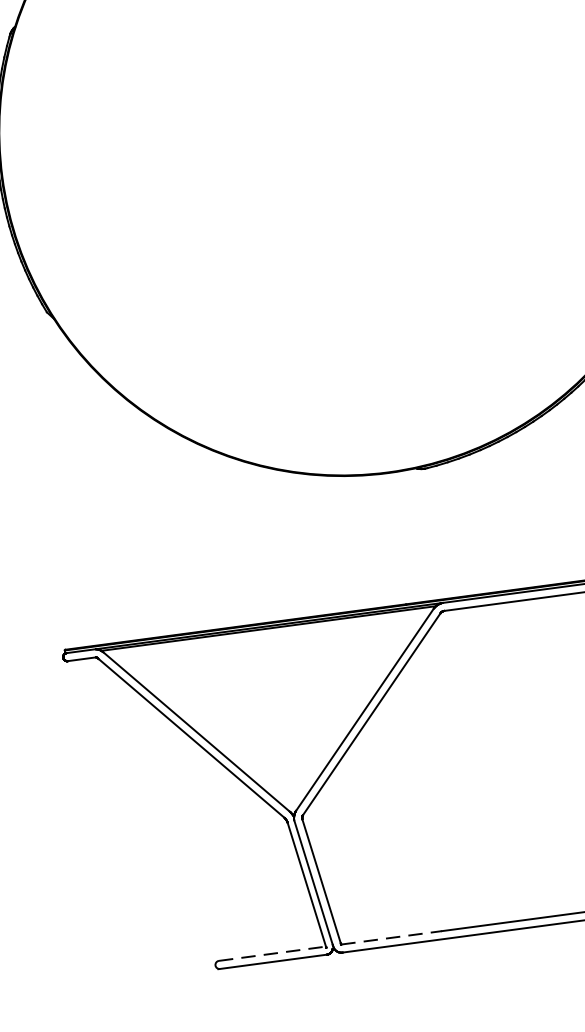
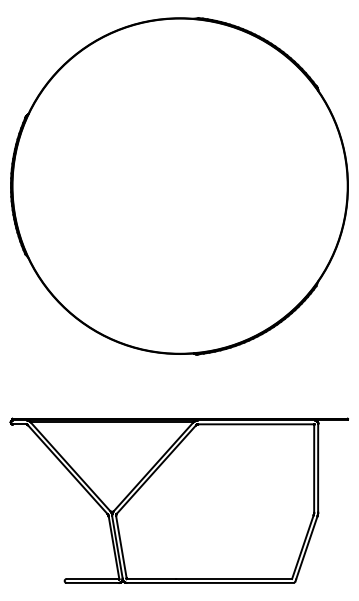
line: (391, 936) -> (151, 578), dashed -> solid
line: (273, 952) -> (93, 578), dashed -> solid

